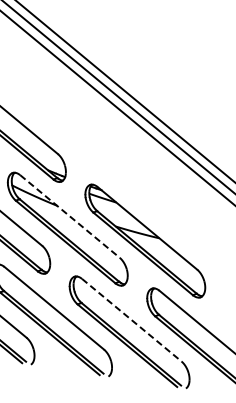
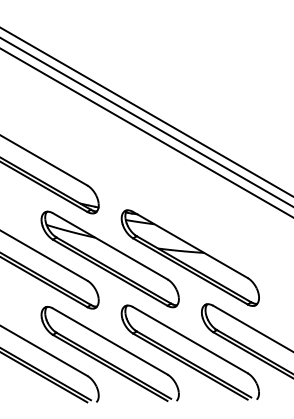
line: (70, 216) -> (110, 246), dashed -> solid
line: (131, 320) -> (190, 340), dashed -> solid

